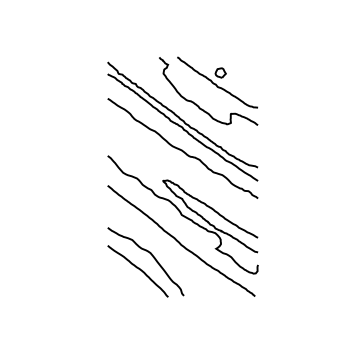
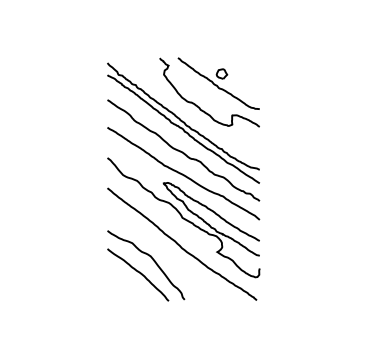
curve: (181, 171) -> (182, 173), added

